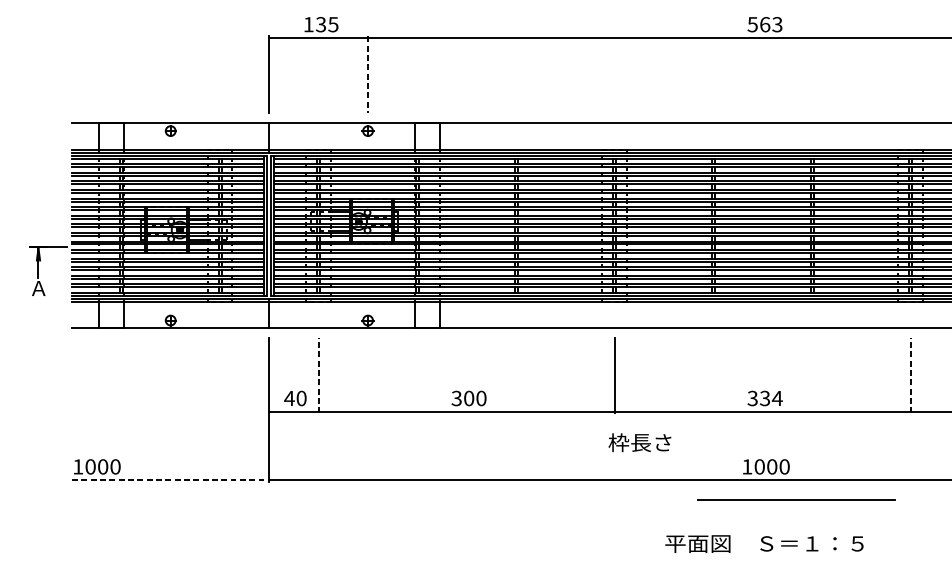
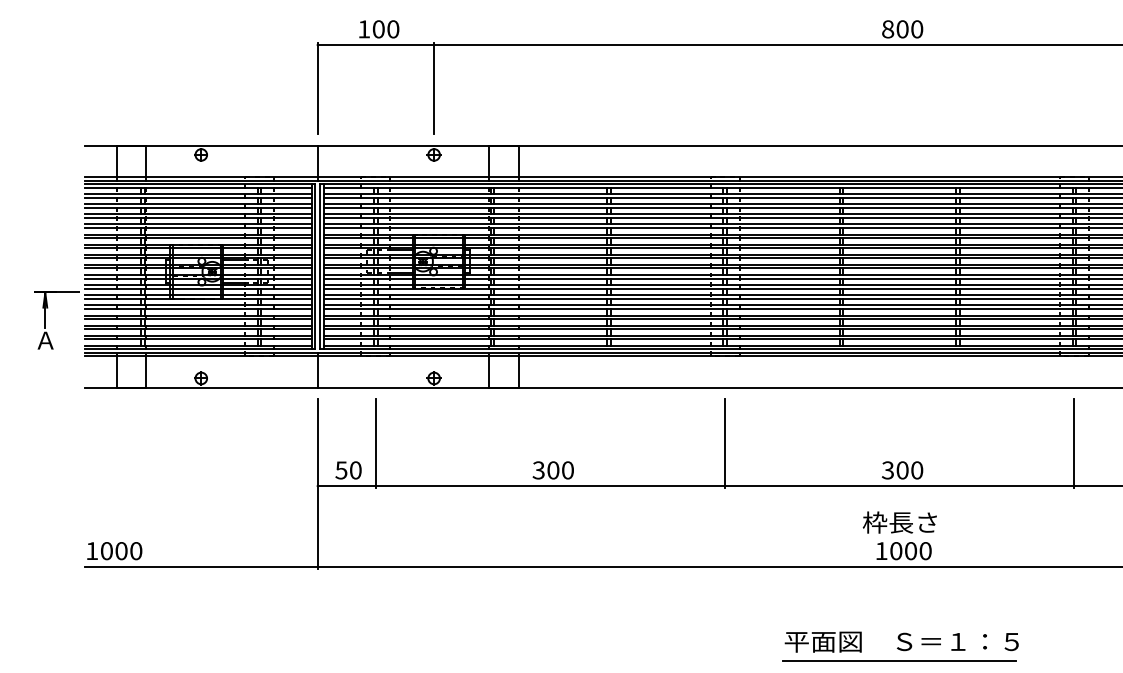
text: (326, 24) -> (385, 29), 135 -> 100
text: (765, 24) -> (902, 29), 563 -> 800
line: (368, 75) -> (434, 89), dashed -> solid
line: (318, 375) -> (375, 443), dashed -> solid
line: (910, 375) -> (1074, 443), dashed -> solid
text: (289, 398) -> (341, 470), 40 -> 50
text: (770, 398) -> (909, 470), 334 -> 300
text: (639, 442) -> (899, 522), moved
line: (170, 479) -> (201, 566), dashed -> solid
line: (796, 500) -> (899, 660), moved

